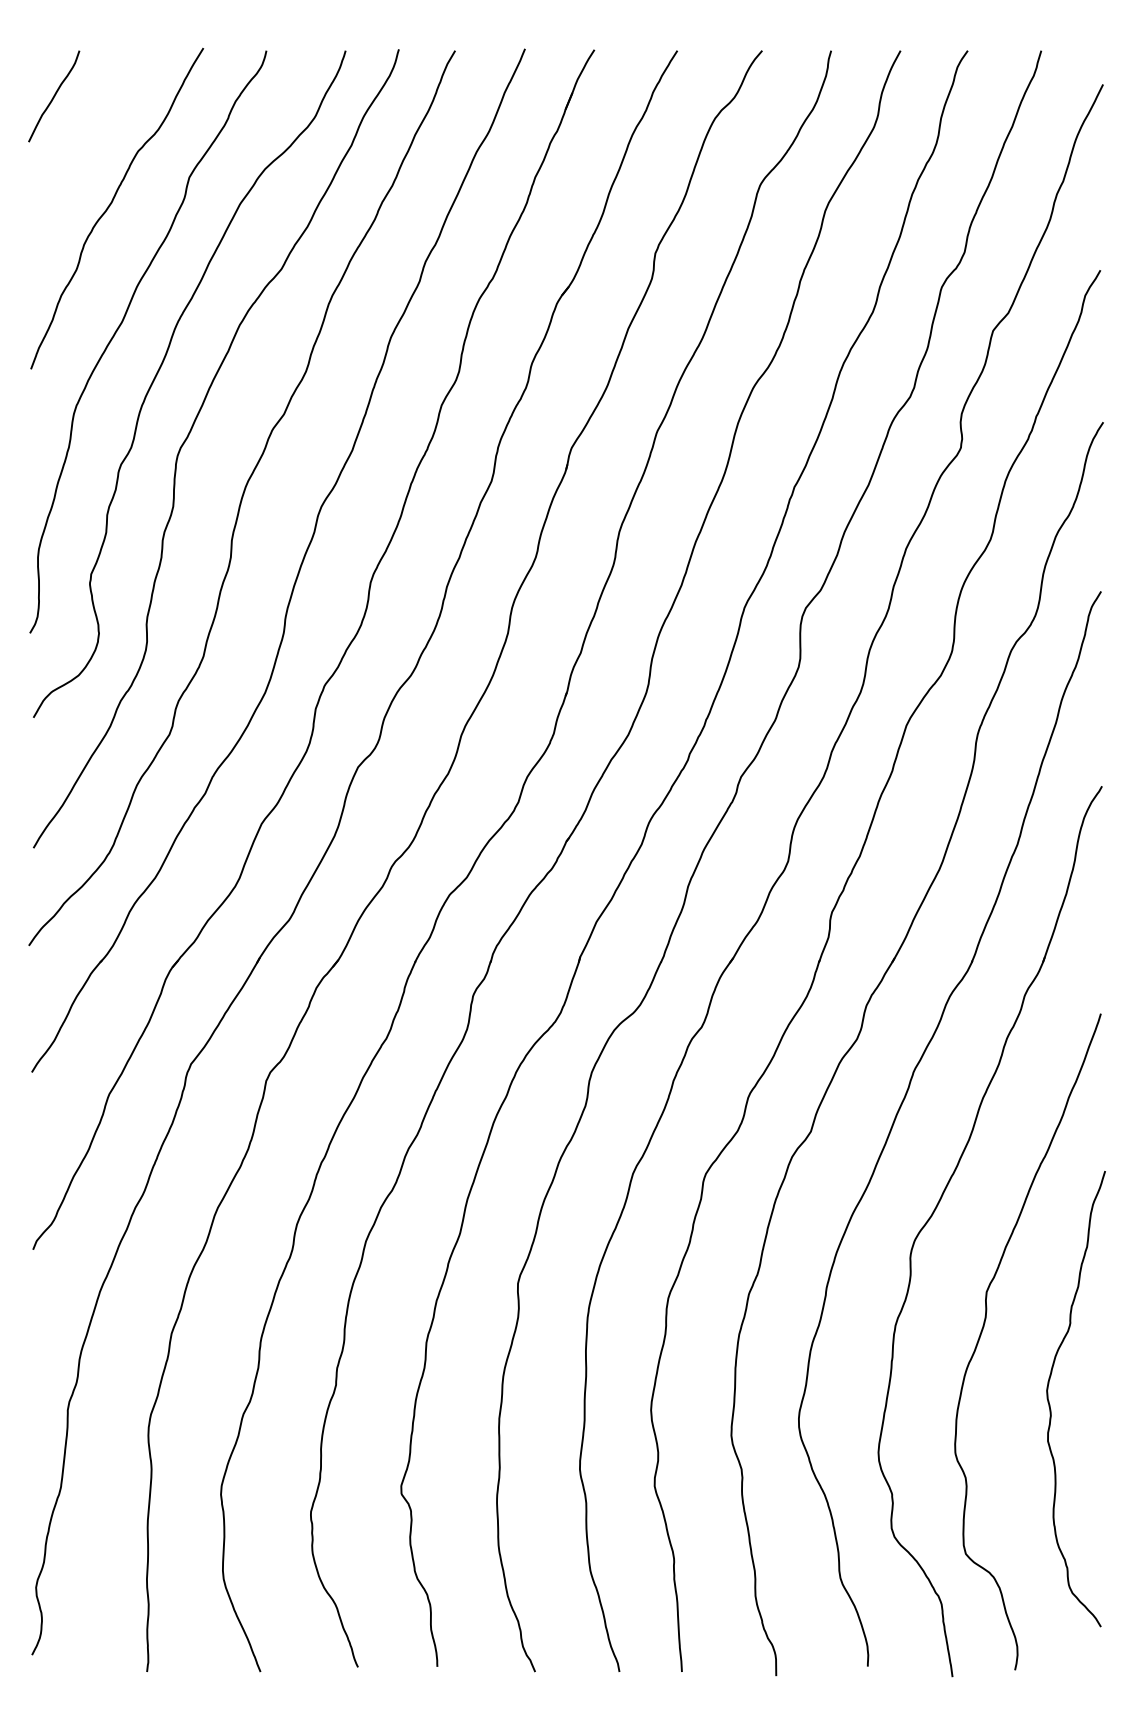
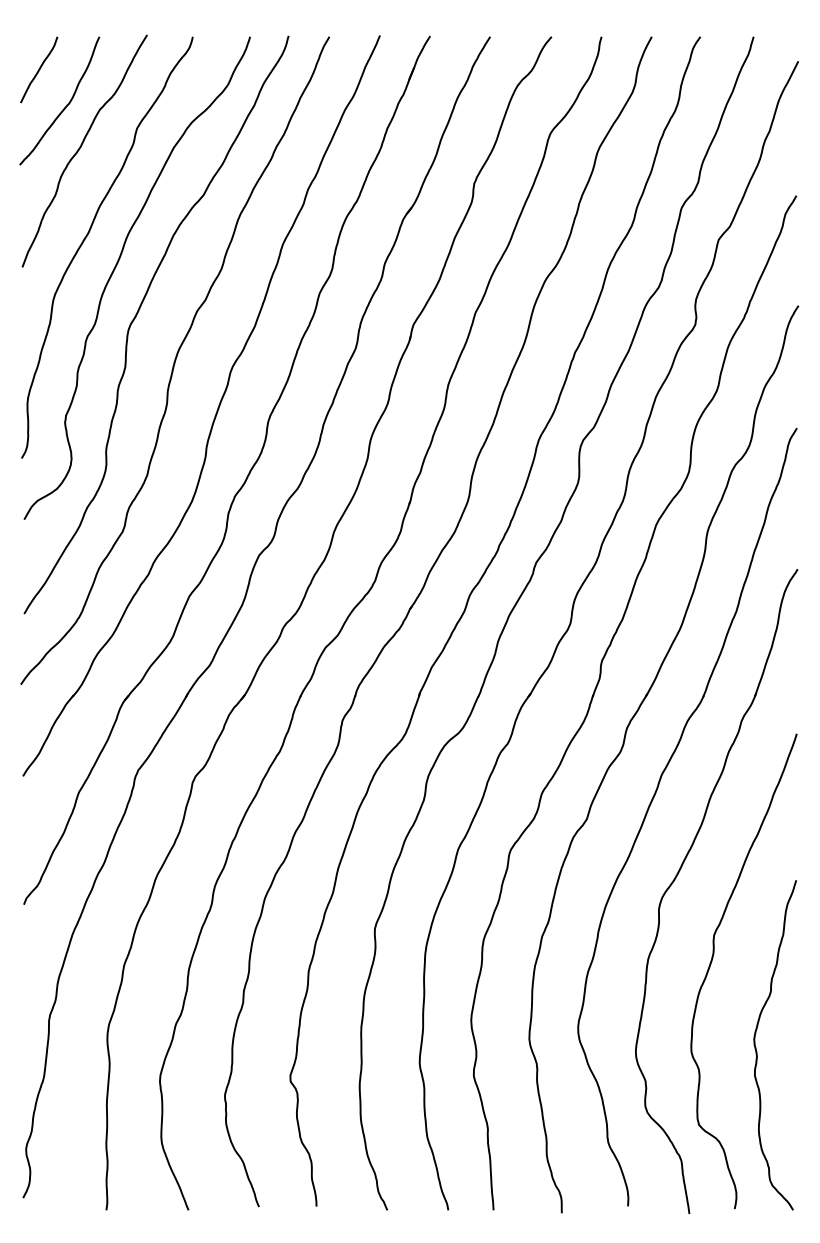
curve: (90, 146) -> (65, 106), added
curve: (1050, 1404) -> (756, 1049), moved

